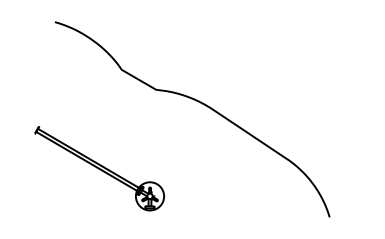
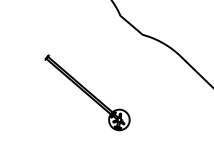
part: (99, 168) -> (86, 93), moved

